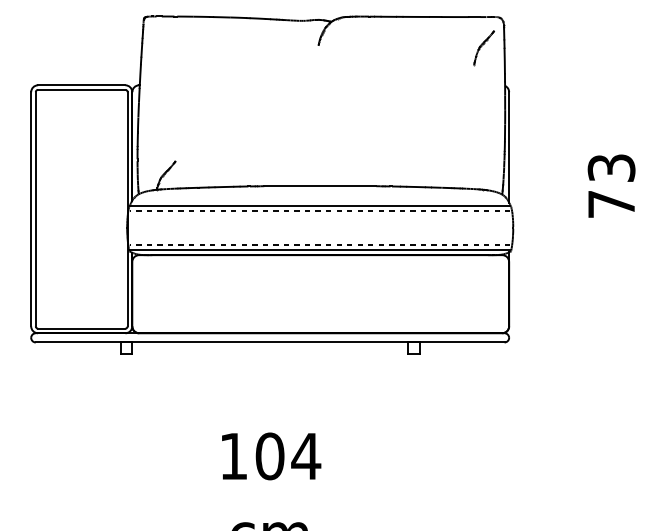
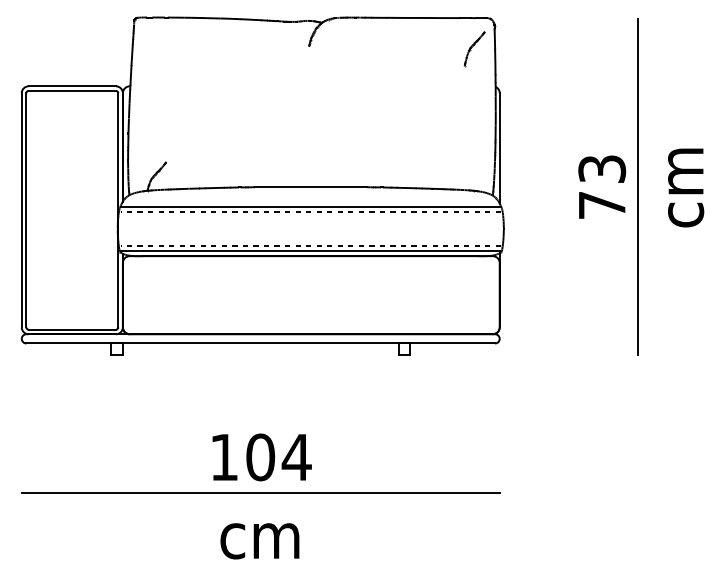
line: (646, 185) -> (637, 186), added
line: (269, 491) -> (260, 492), added

